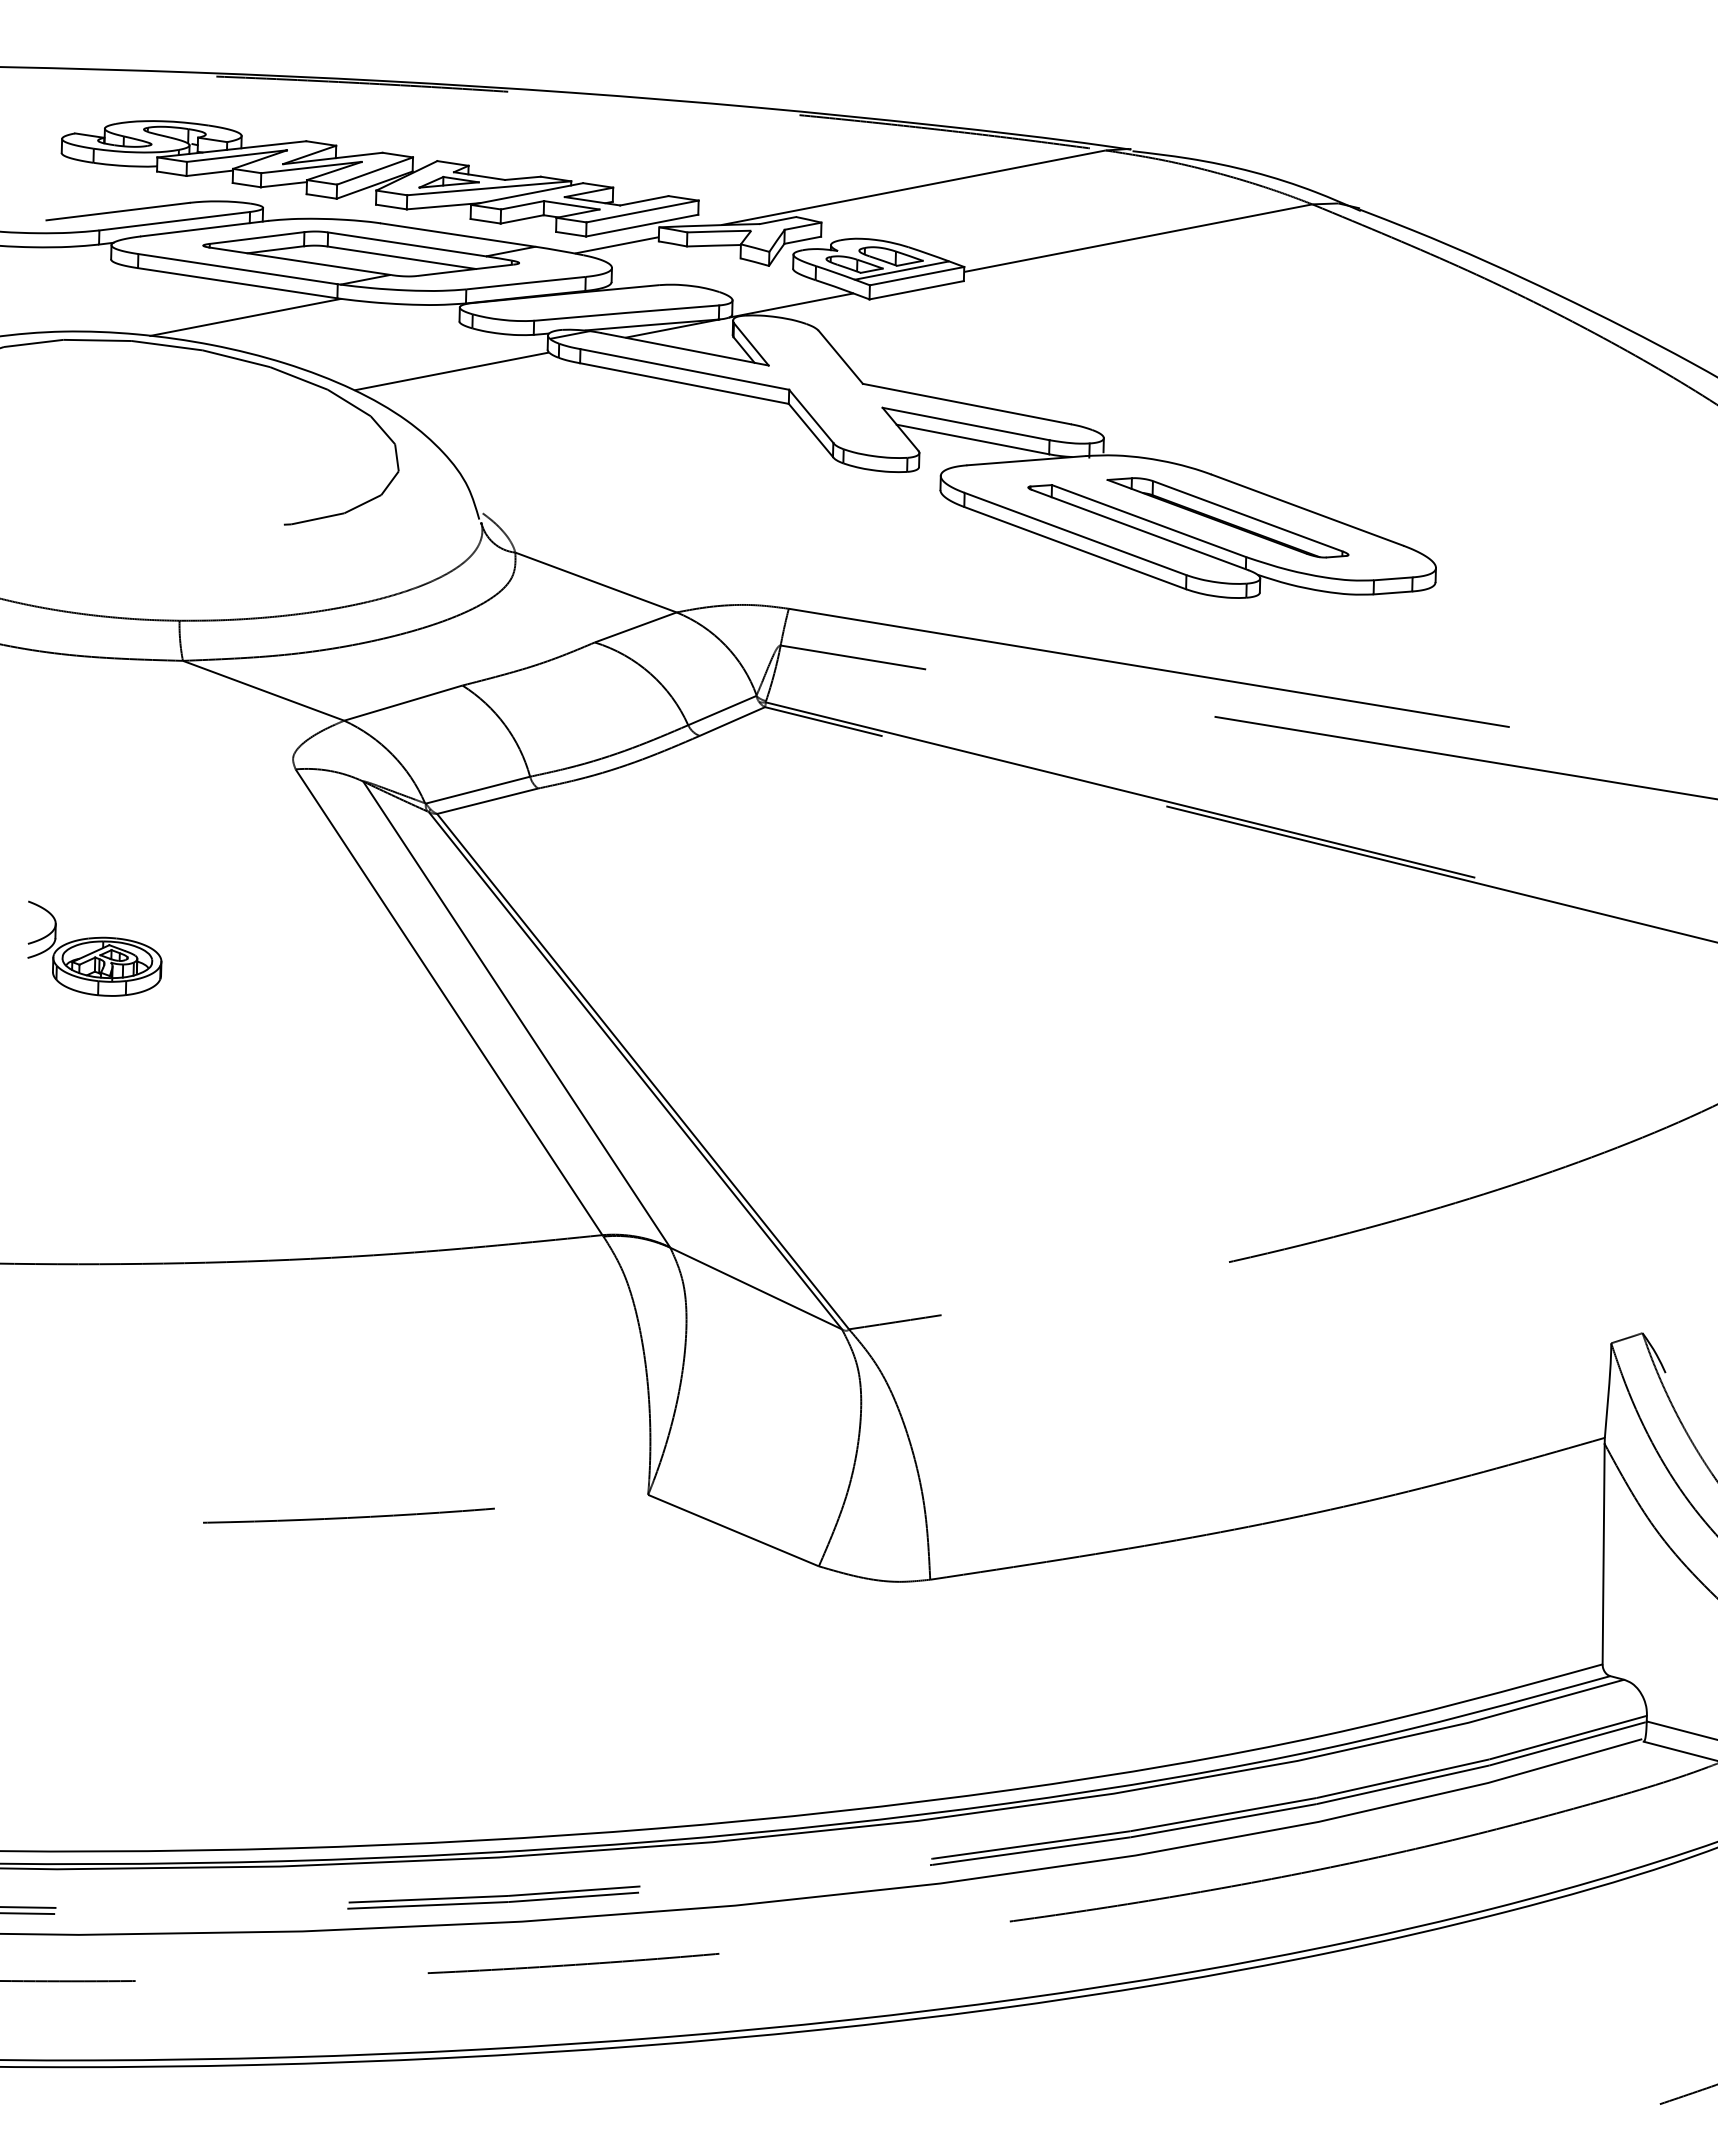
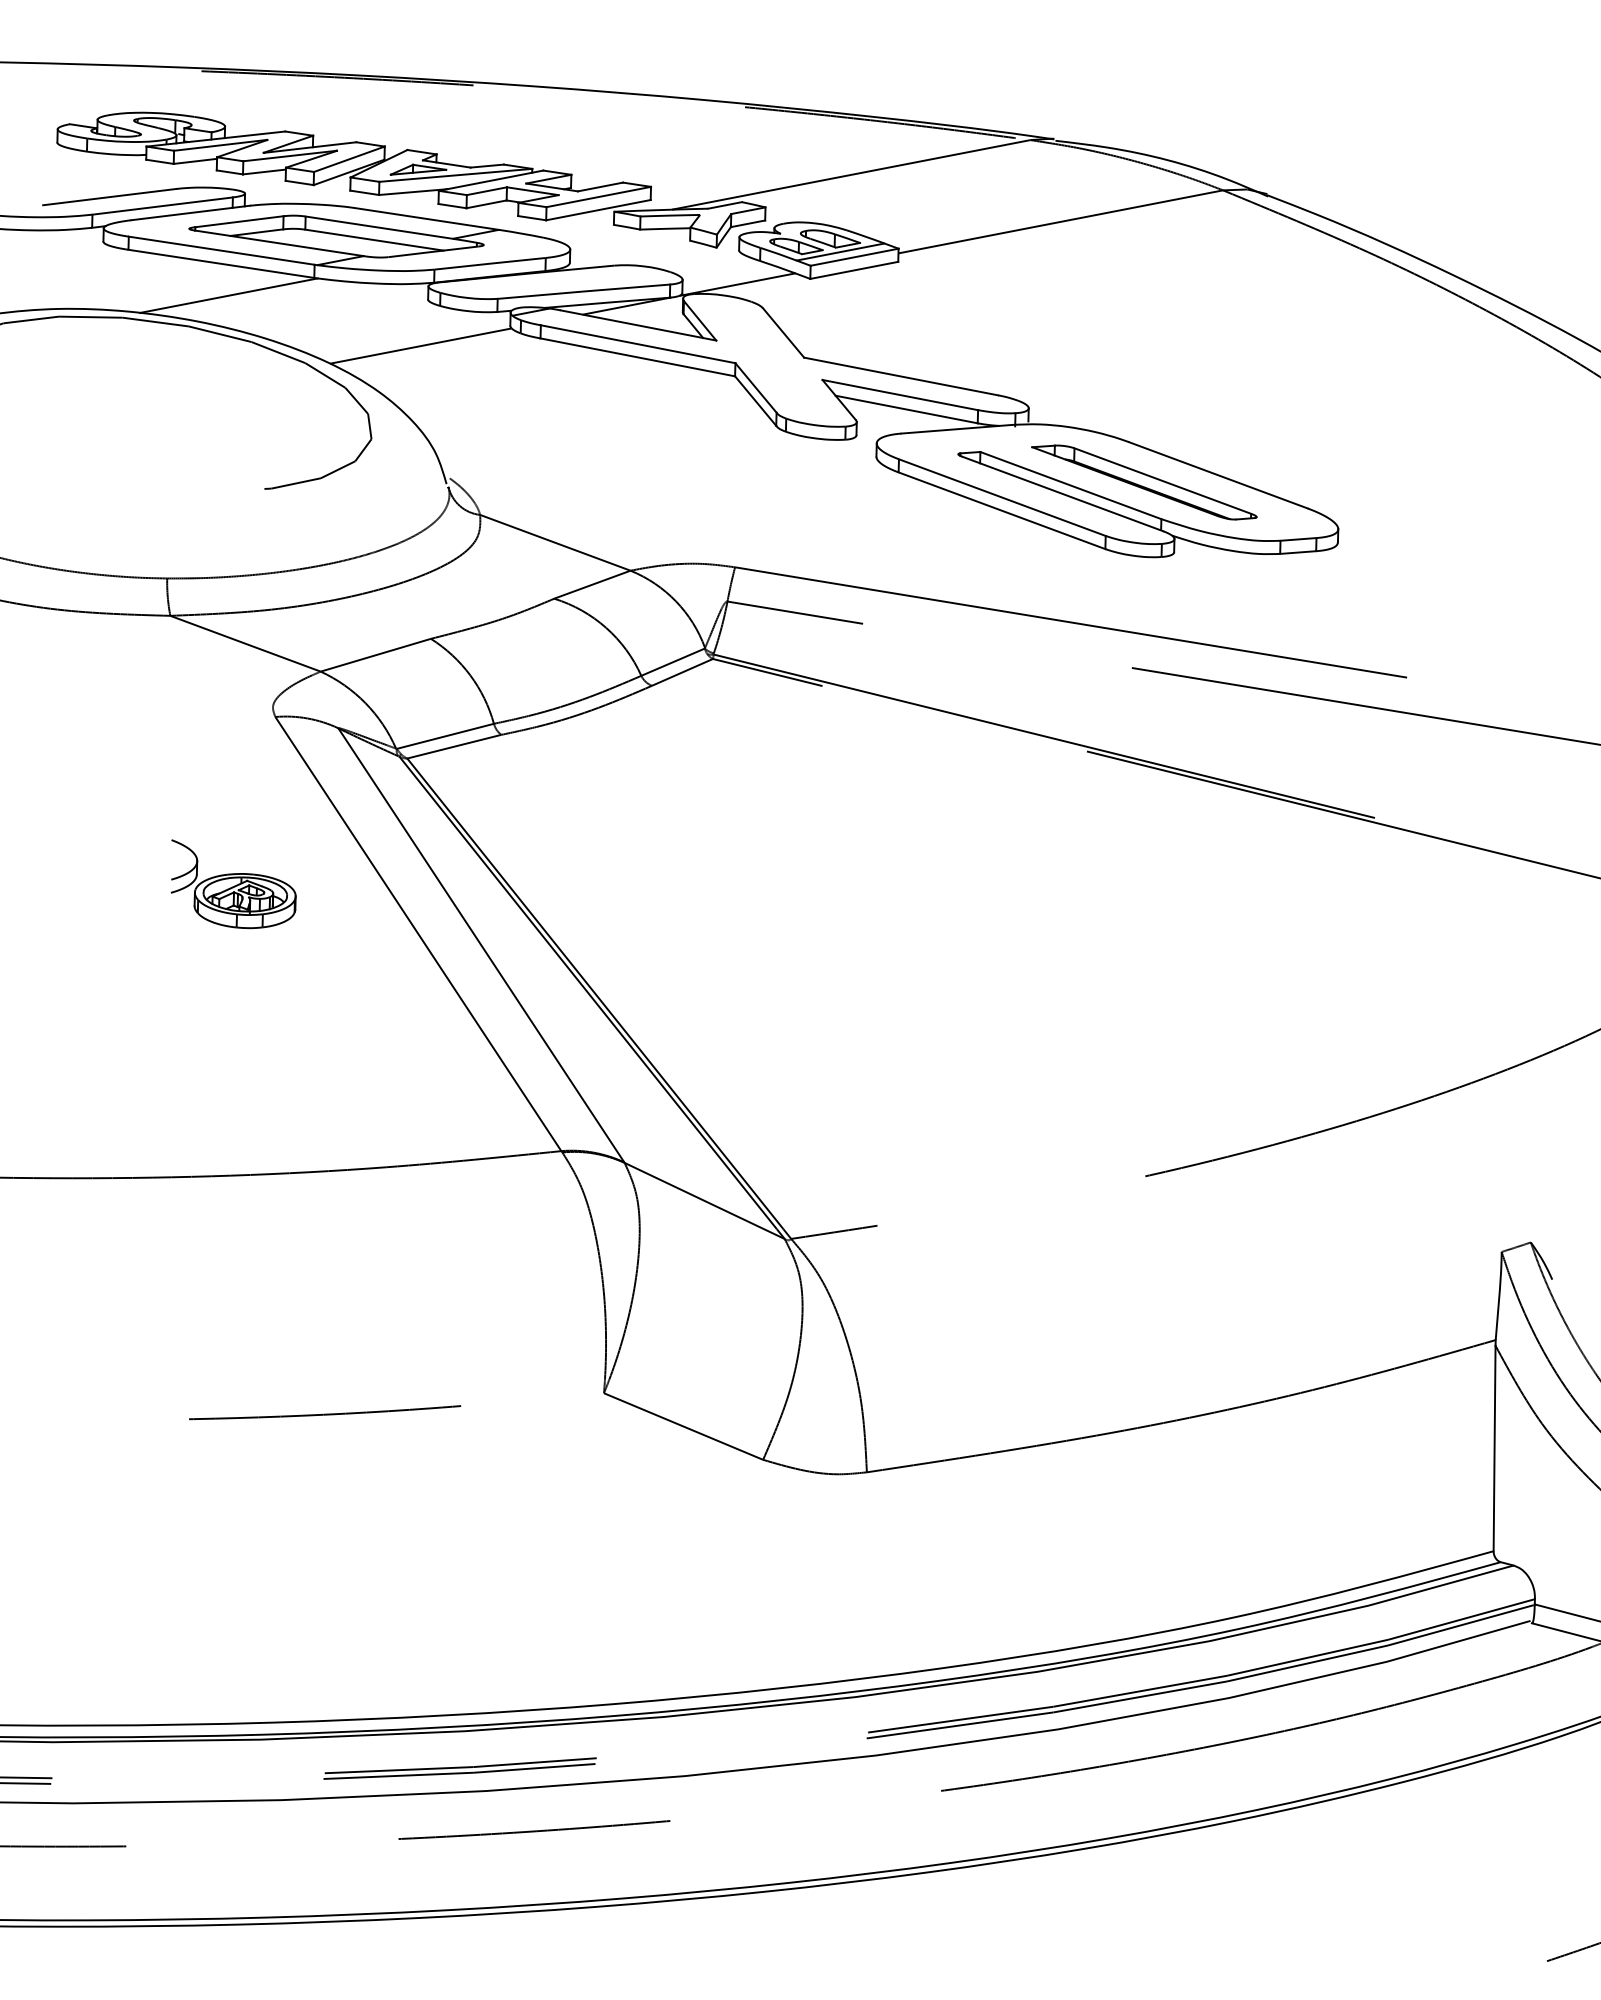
line: (616, 245) -> (574, 228), removed
part: (94, 948) -> (233, 883), moved

